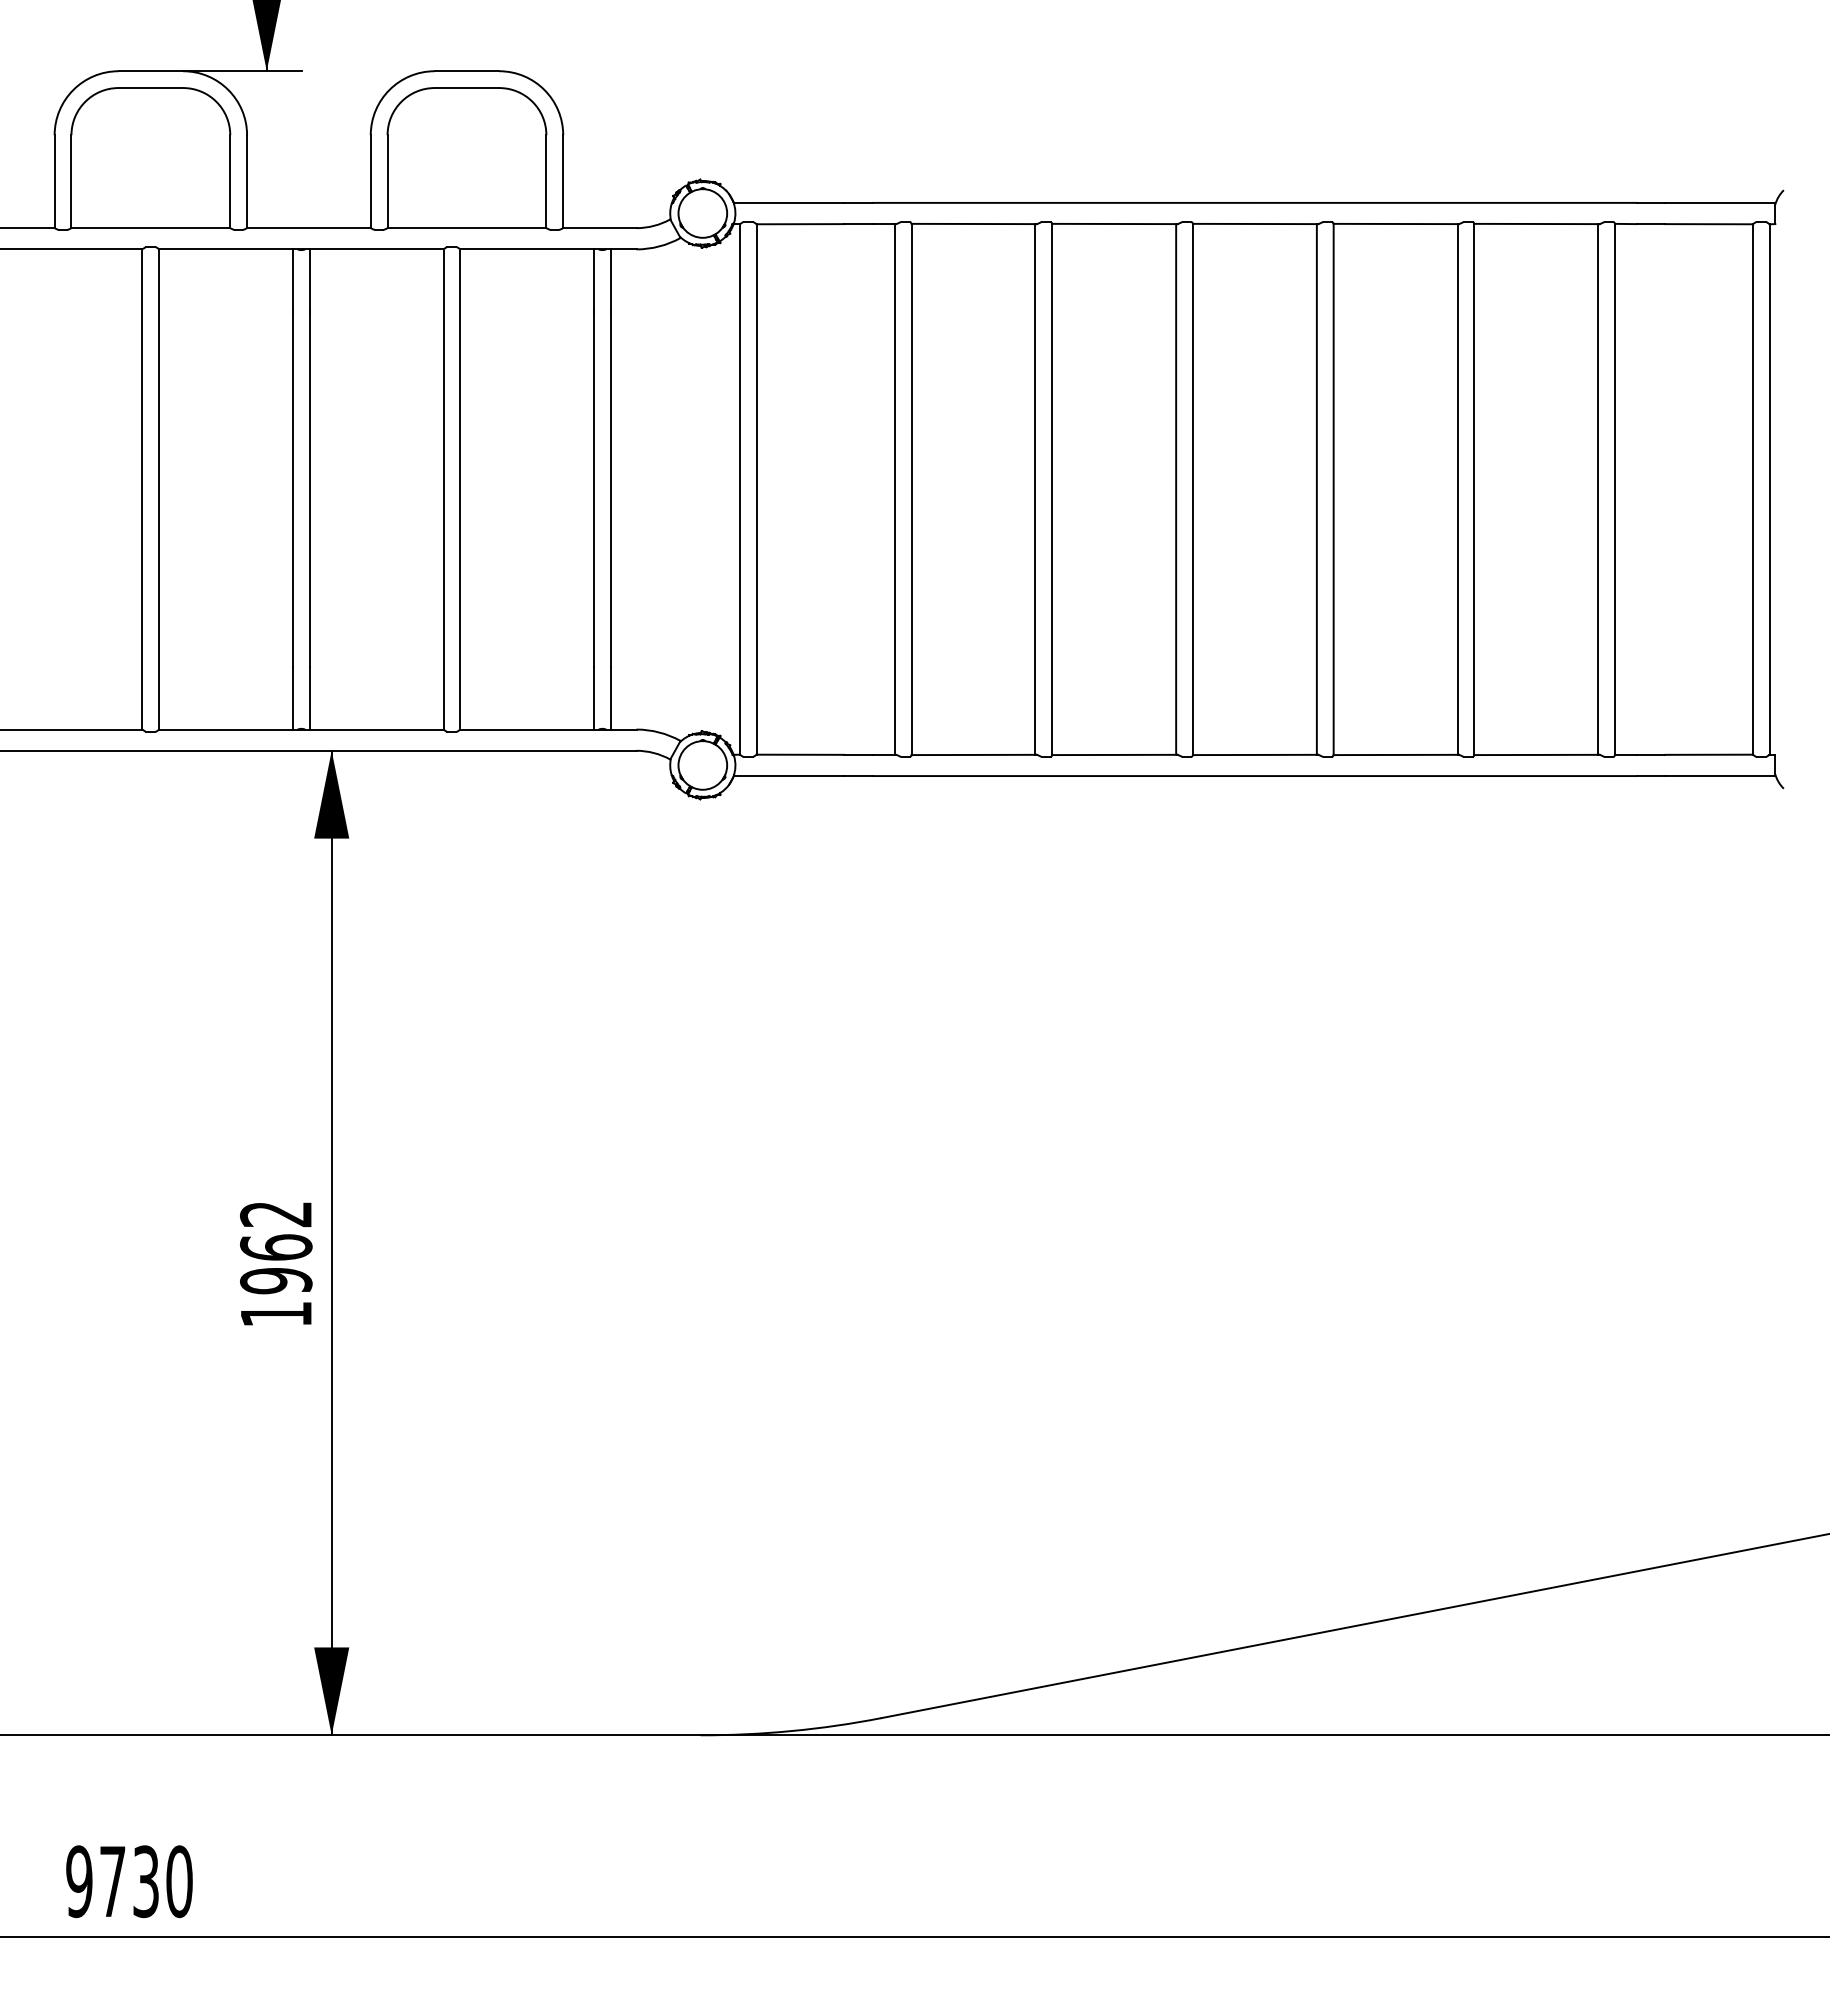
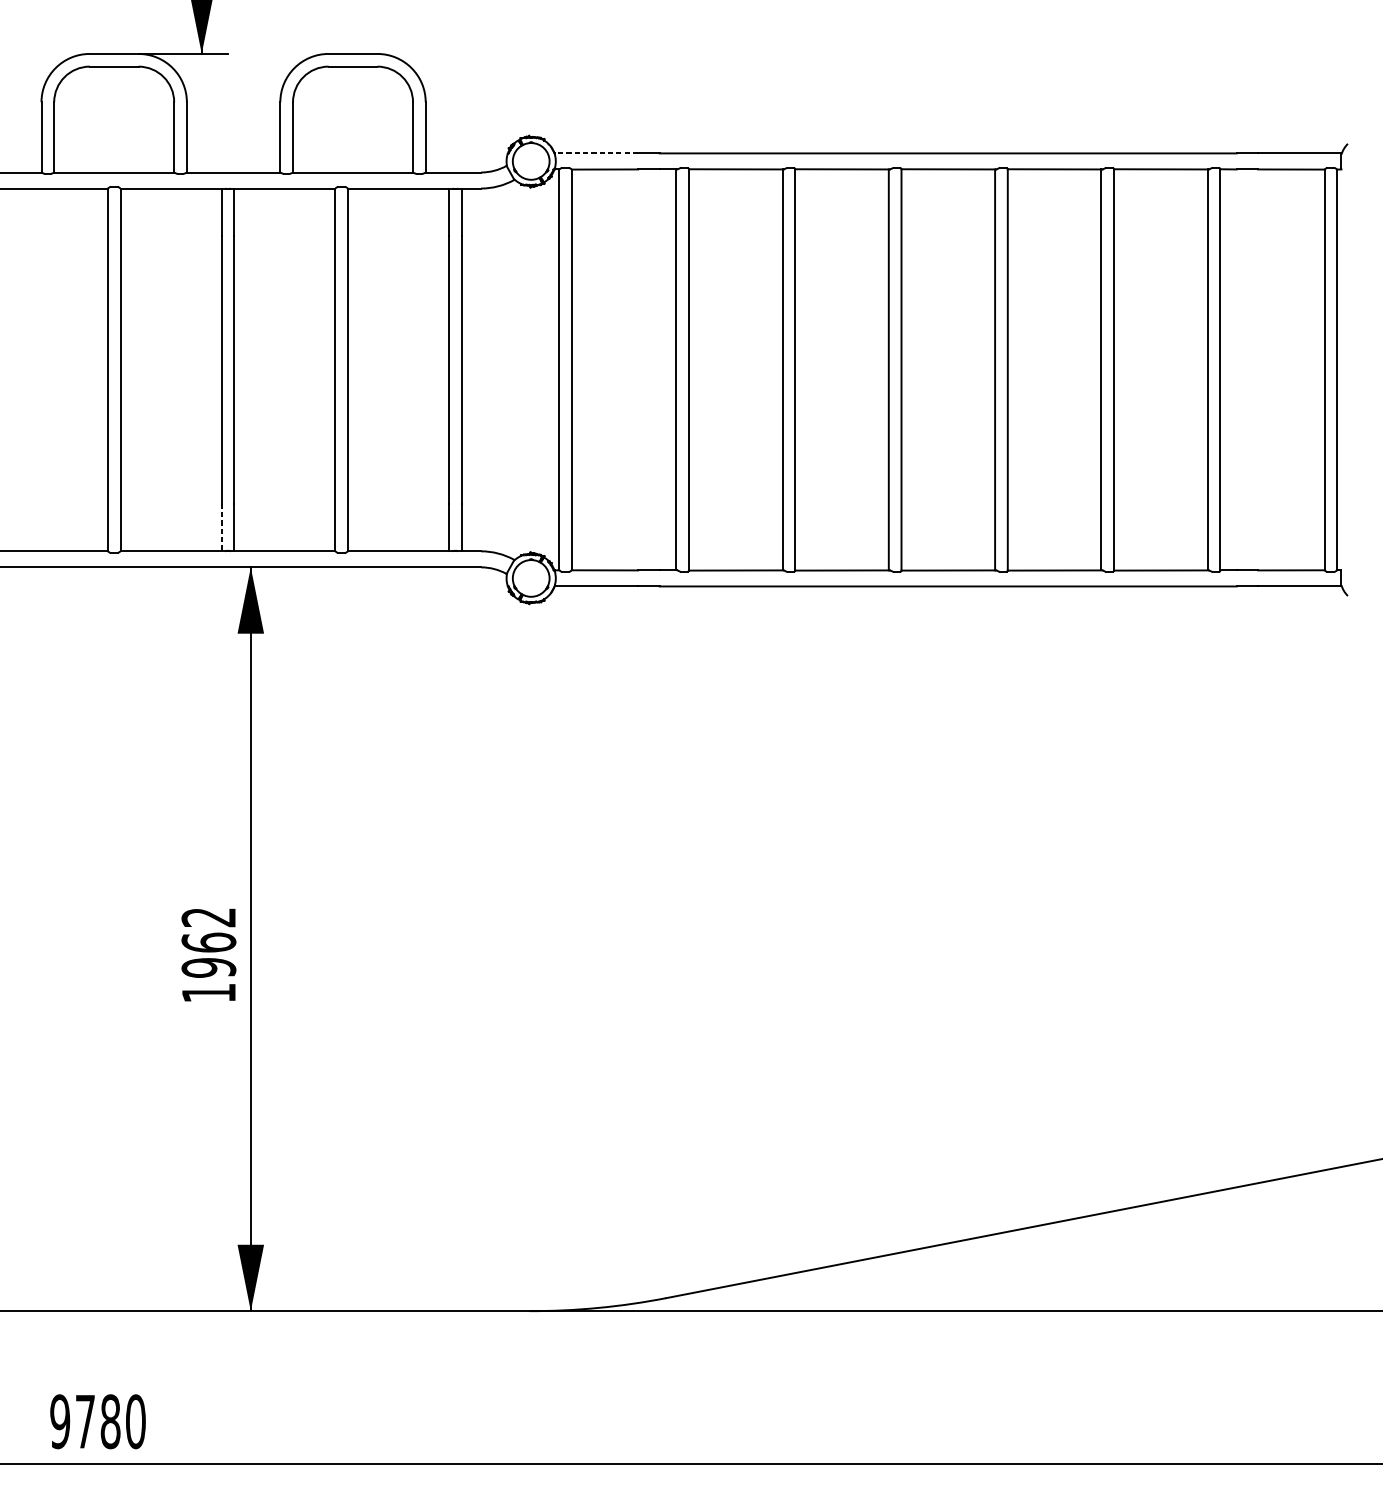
line: (788, 202) -> (595, 153), solid -> dashed
line: (293, 698) -> (221, 527), solid -> dashed
text: (146, 1881) -> (110, 1421), 9730 -> 9780

